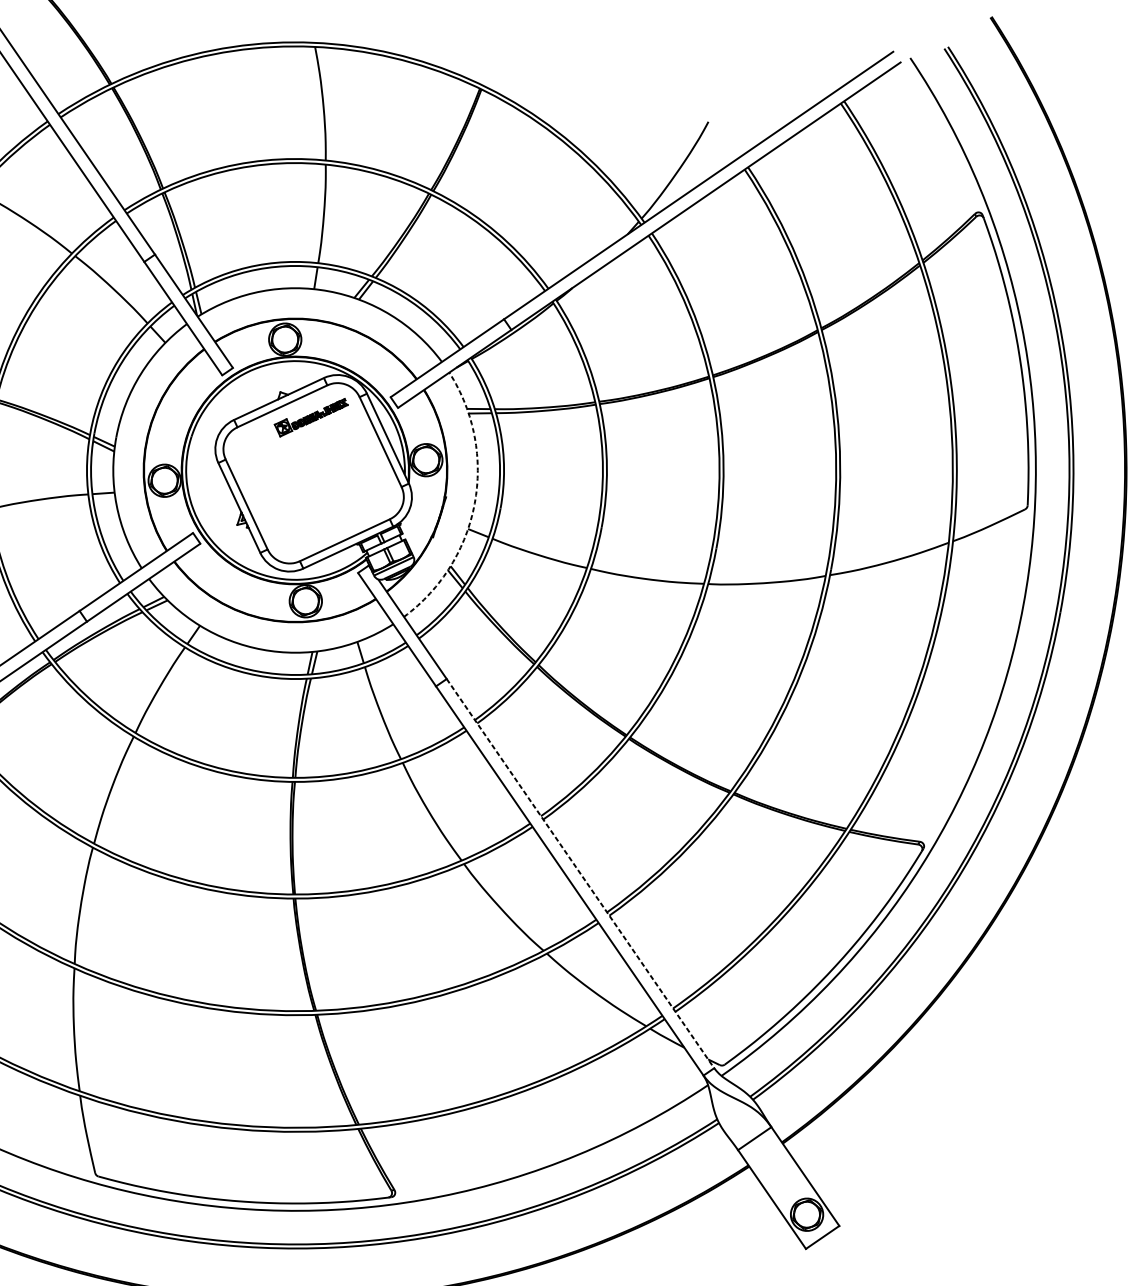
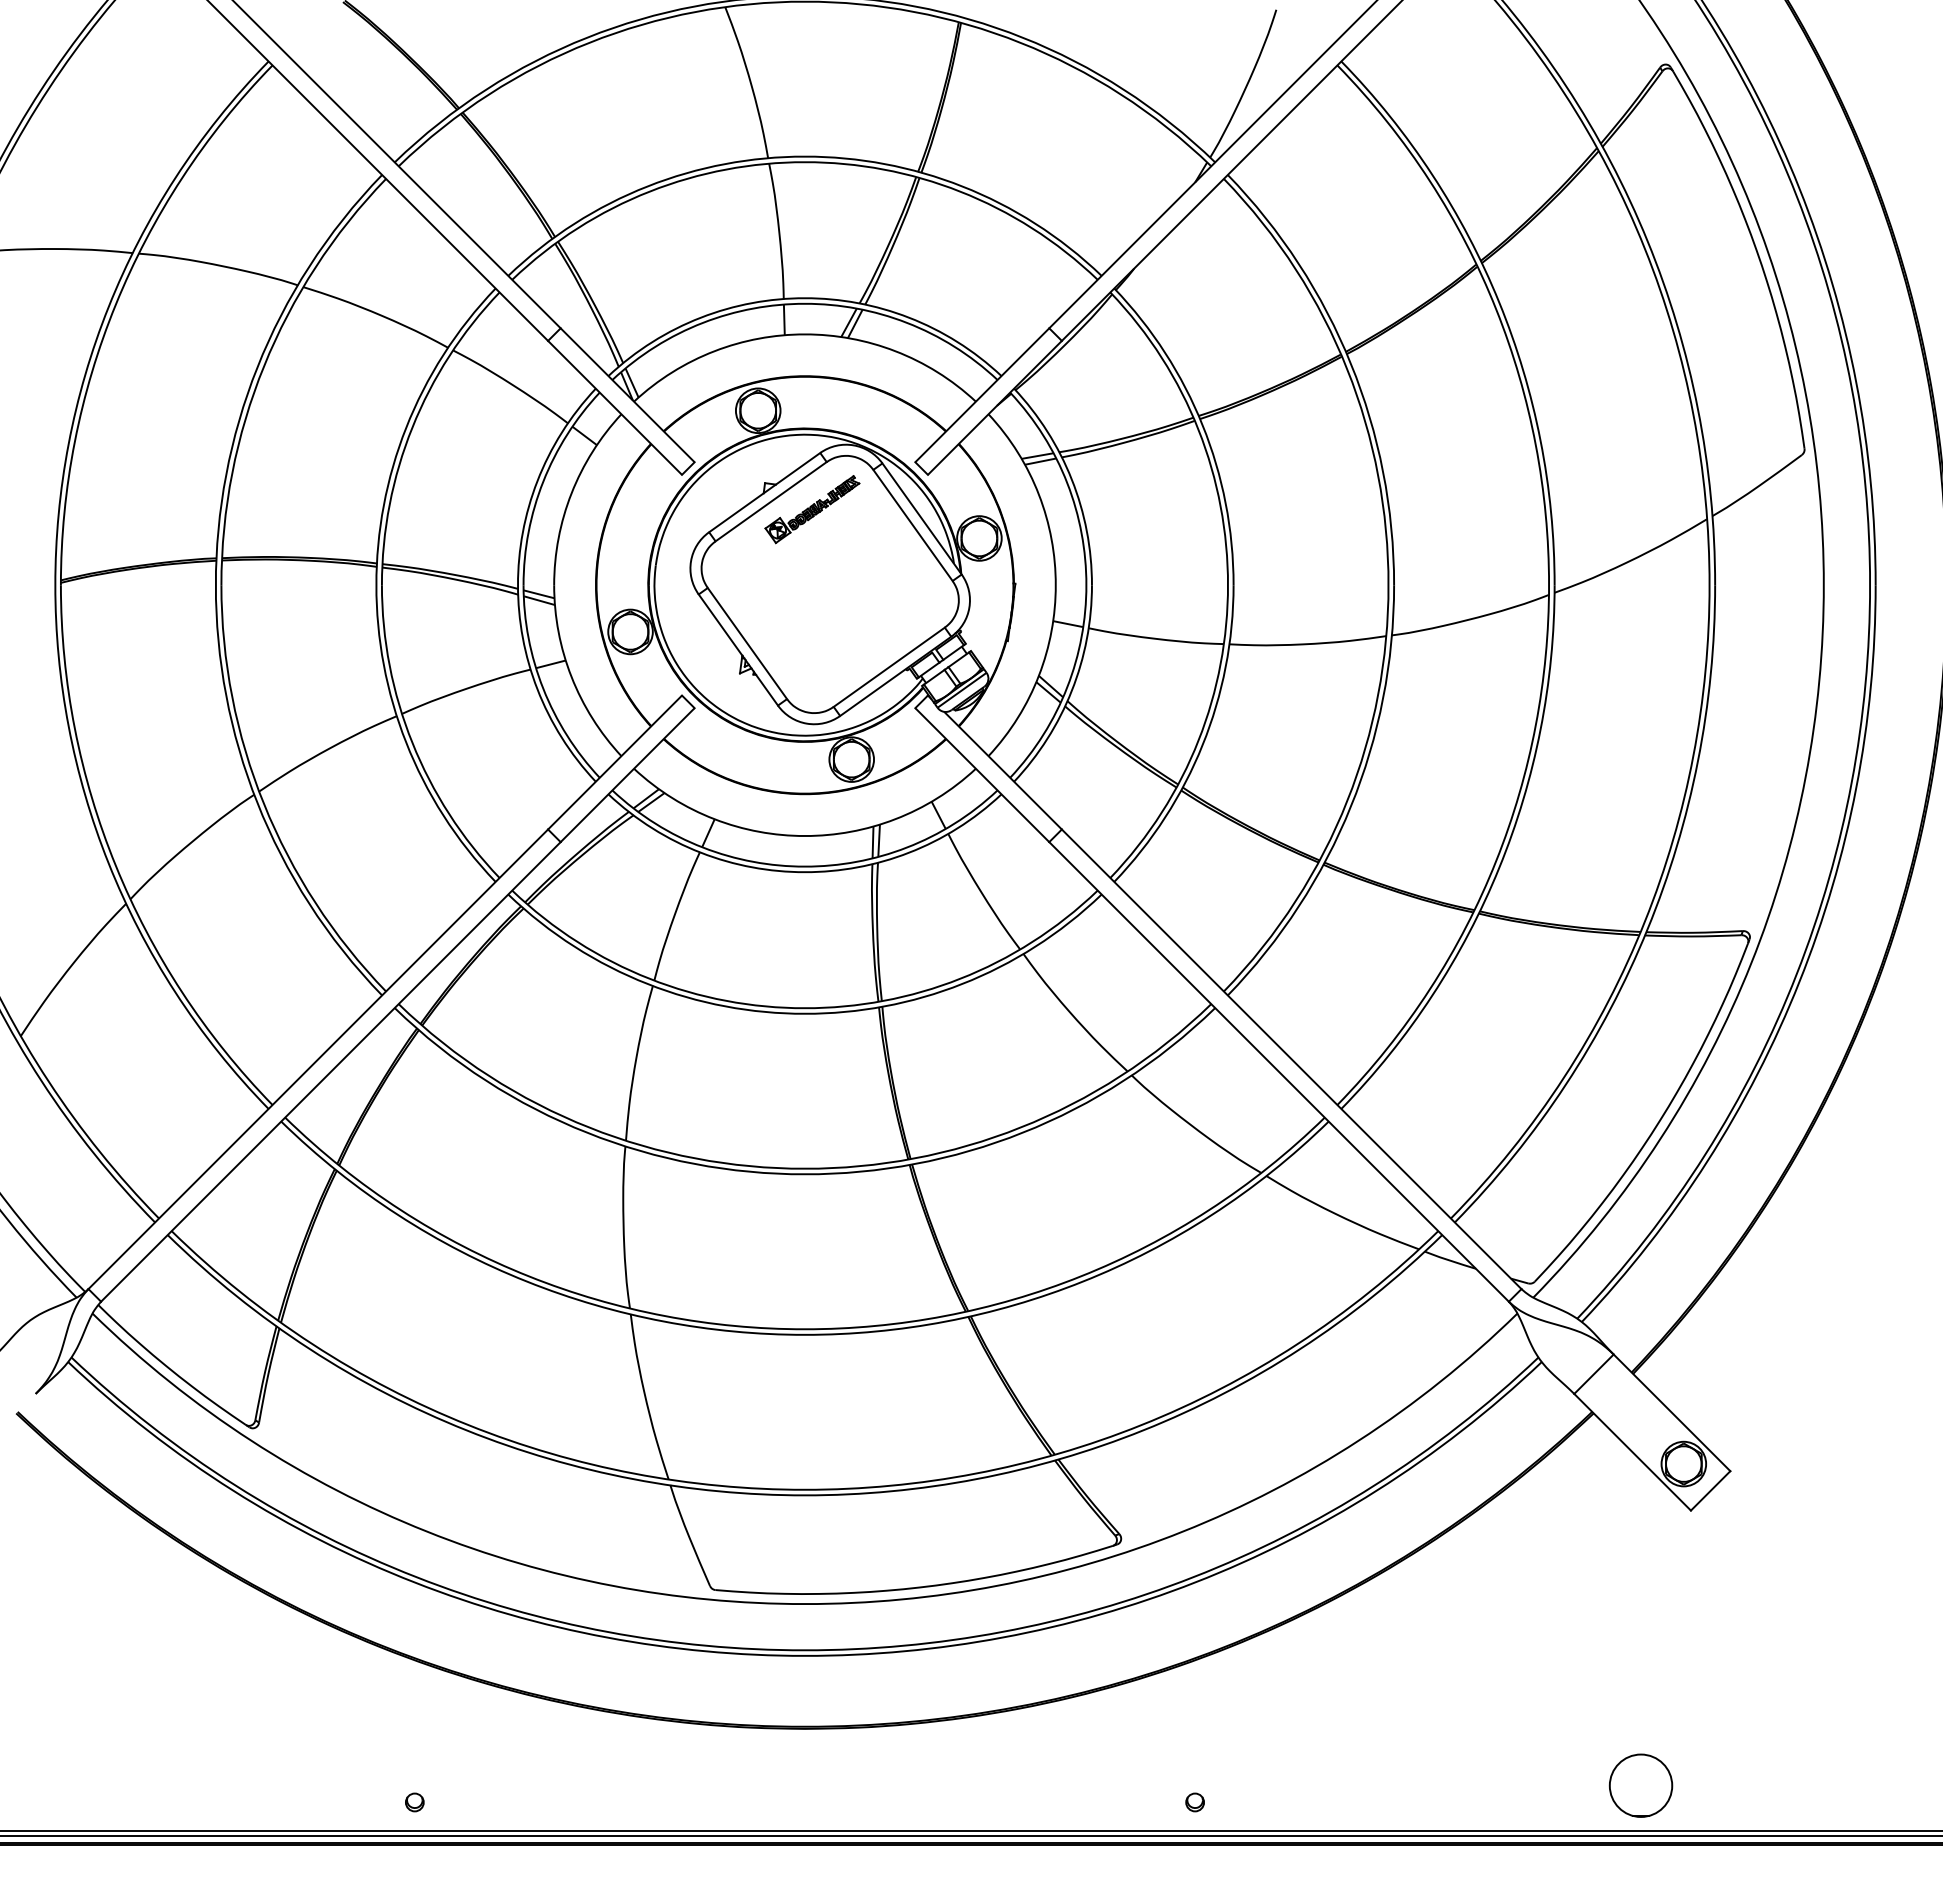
arc: (474, 503) -> (1055, 585), dashed -> solid
line: (580, 873) -> (1291, 1059), dashed -> solid

